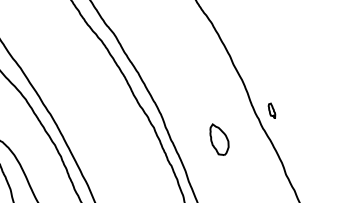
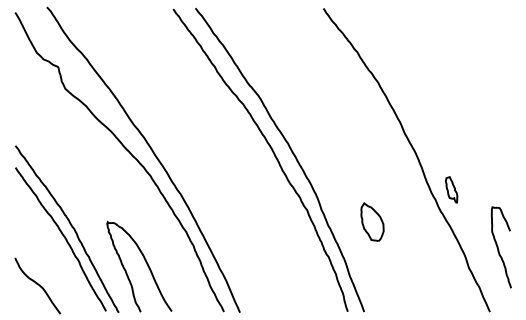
part: (271, 110) -> (451, 189), size x1.43
part: (219, 139) -> (372, 221), moved
curve: (310, 157) -> (498, 247), added

